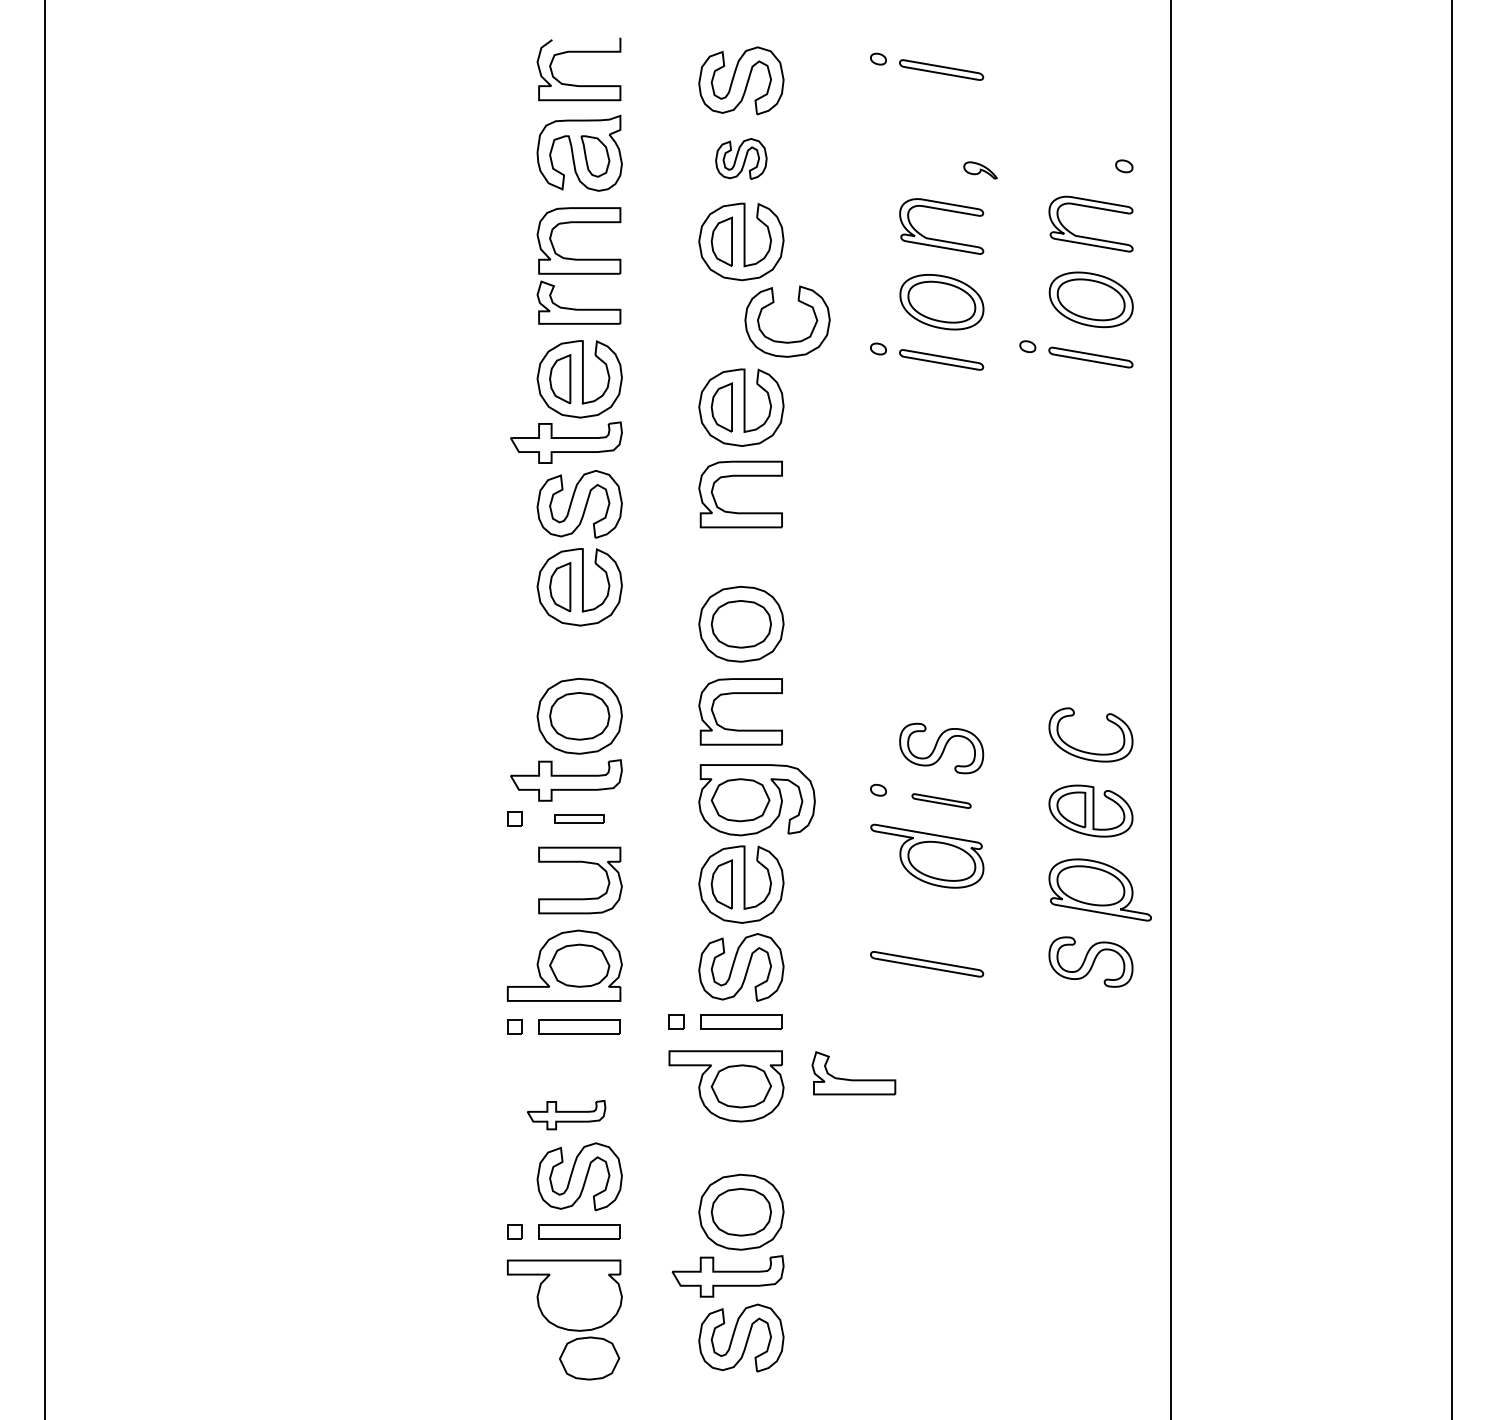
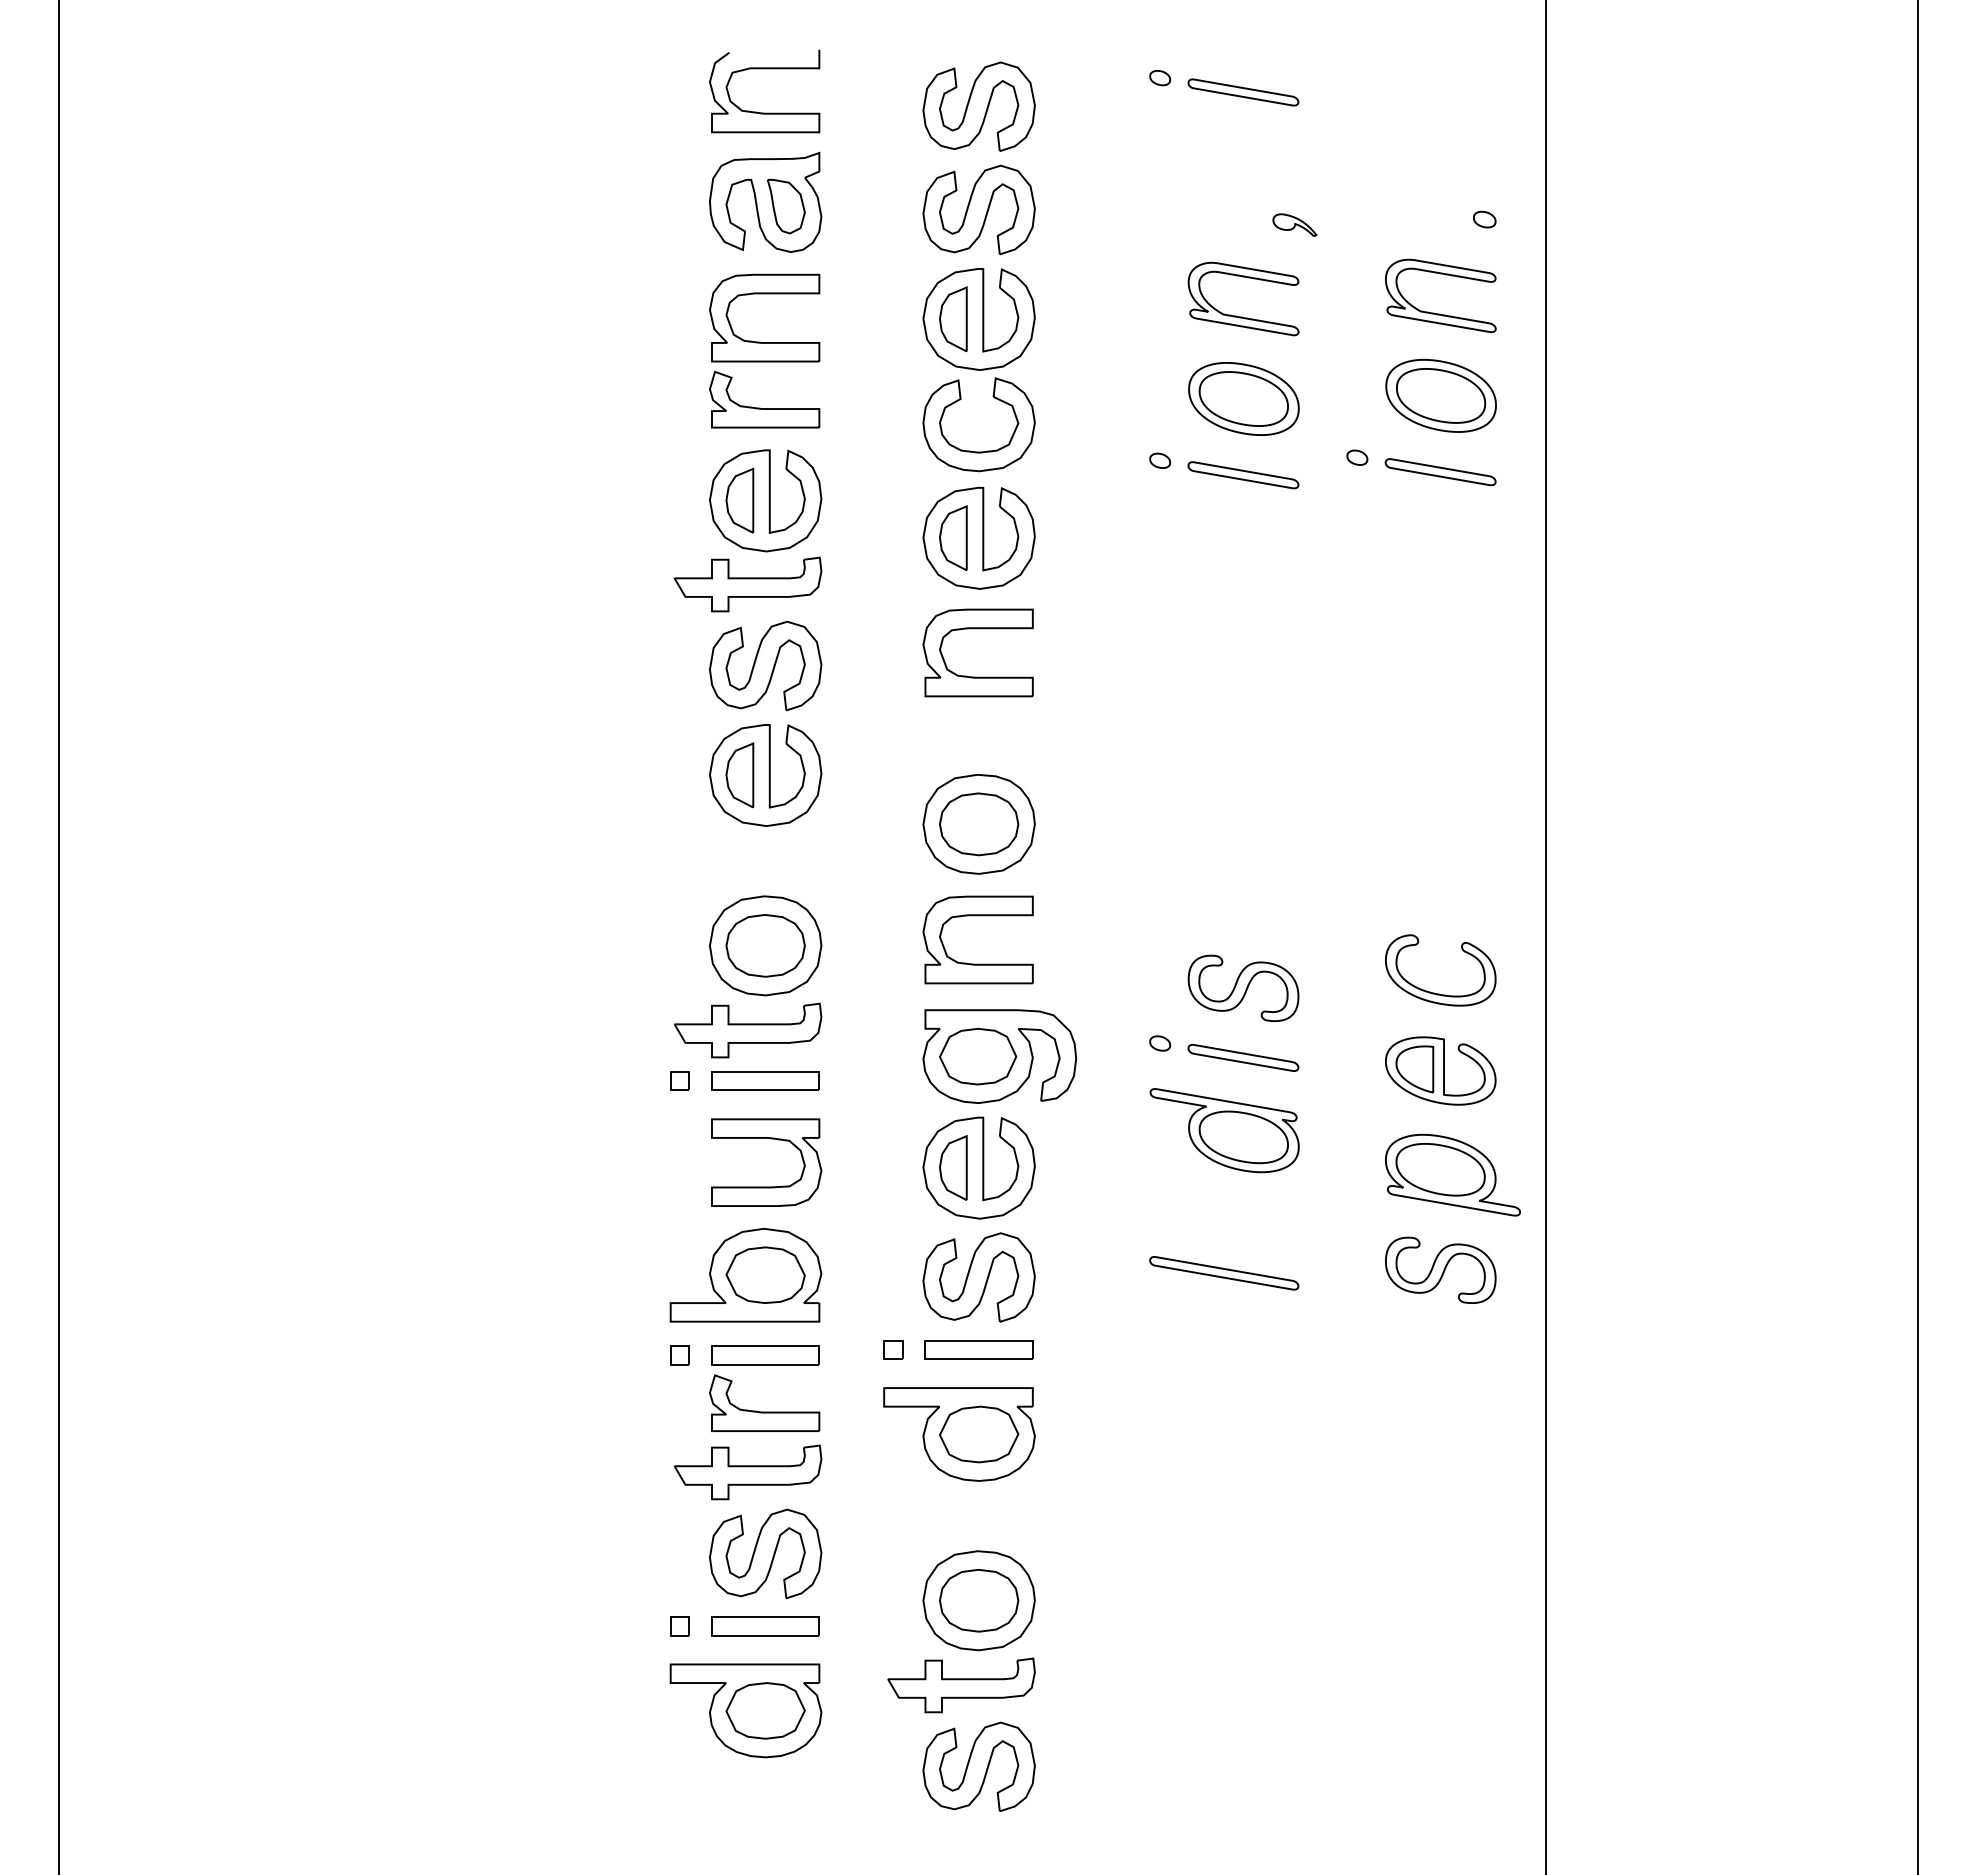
part: (740, 158) -> (978, 209), size x1.67
part: (781, 341) -> (971, 450), moved
part: (941, 800) -> (1243, 1057), size x1.43
part: (579, 818) -> (765, 1080), size x1.67
part: (853, 1079) -> (764, 1411), moved
part: (566, 1115) -> (748, 1472), size x1.43
part: (589, 1358) -> (765, 1710), moved

